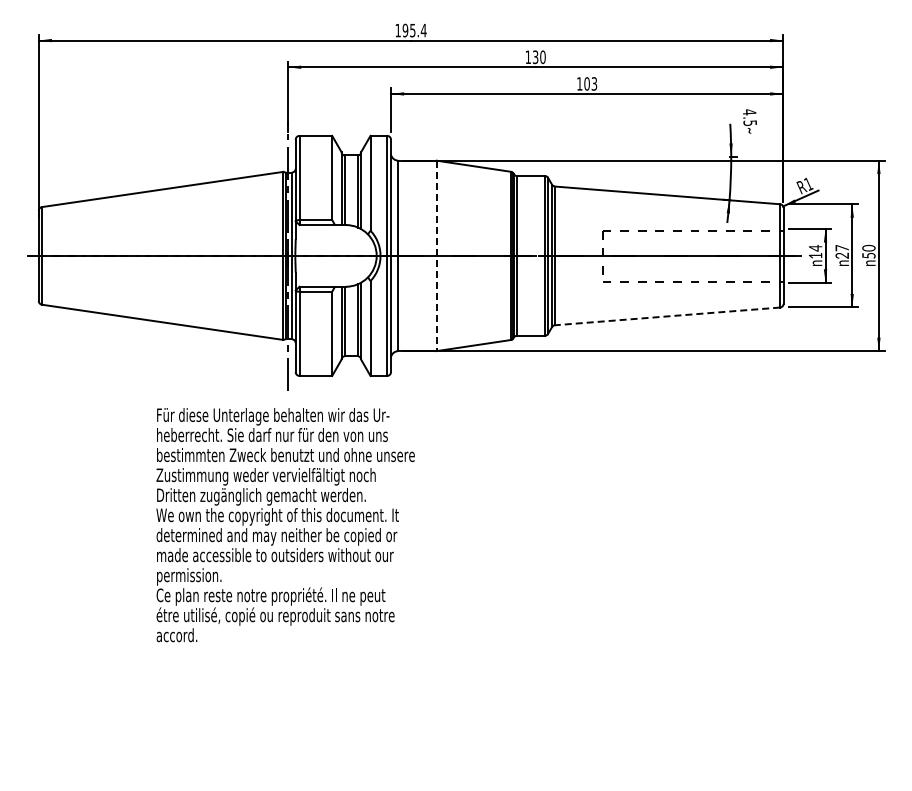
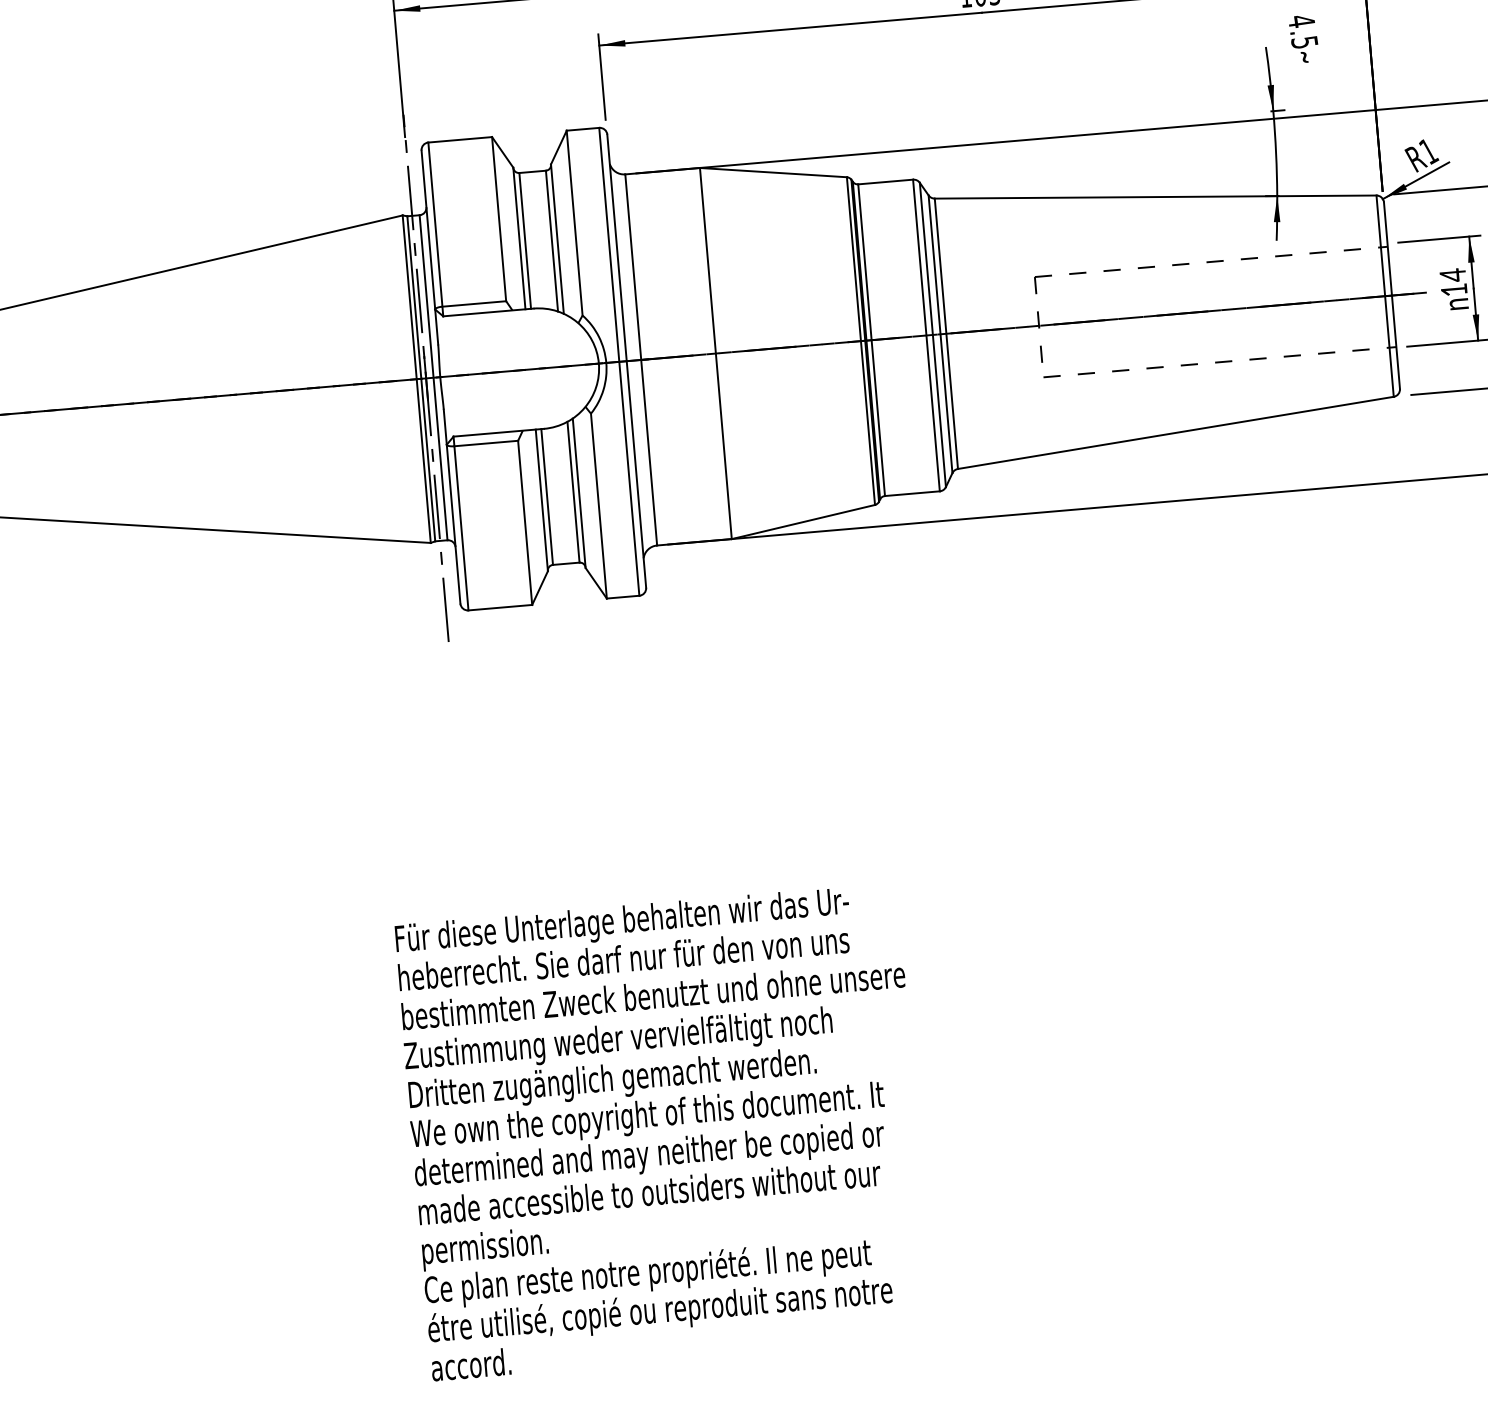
line: (436, 256) -> (715, 354), dashed -> solid
line: (667, 316) -> (1175, 433), dashed -> solid
text: (285, 525) -> (664, 1132), moved

